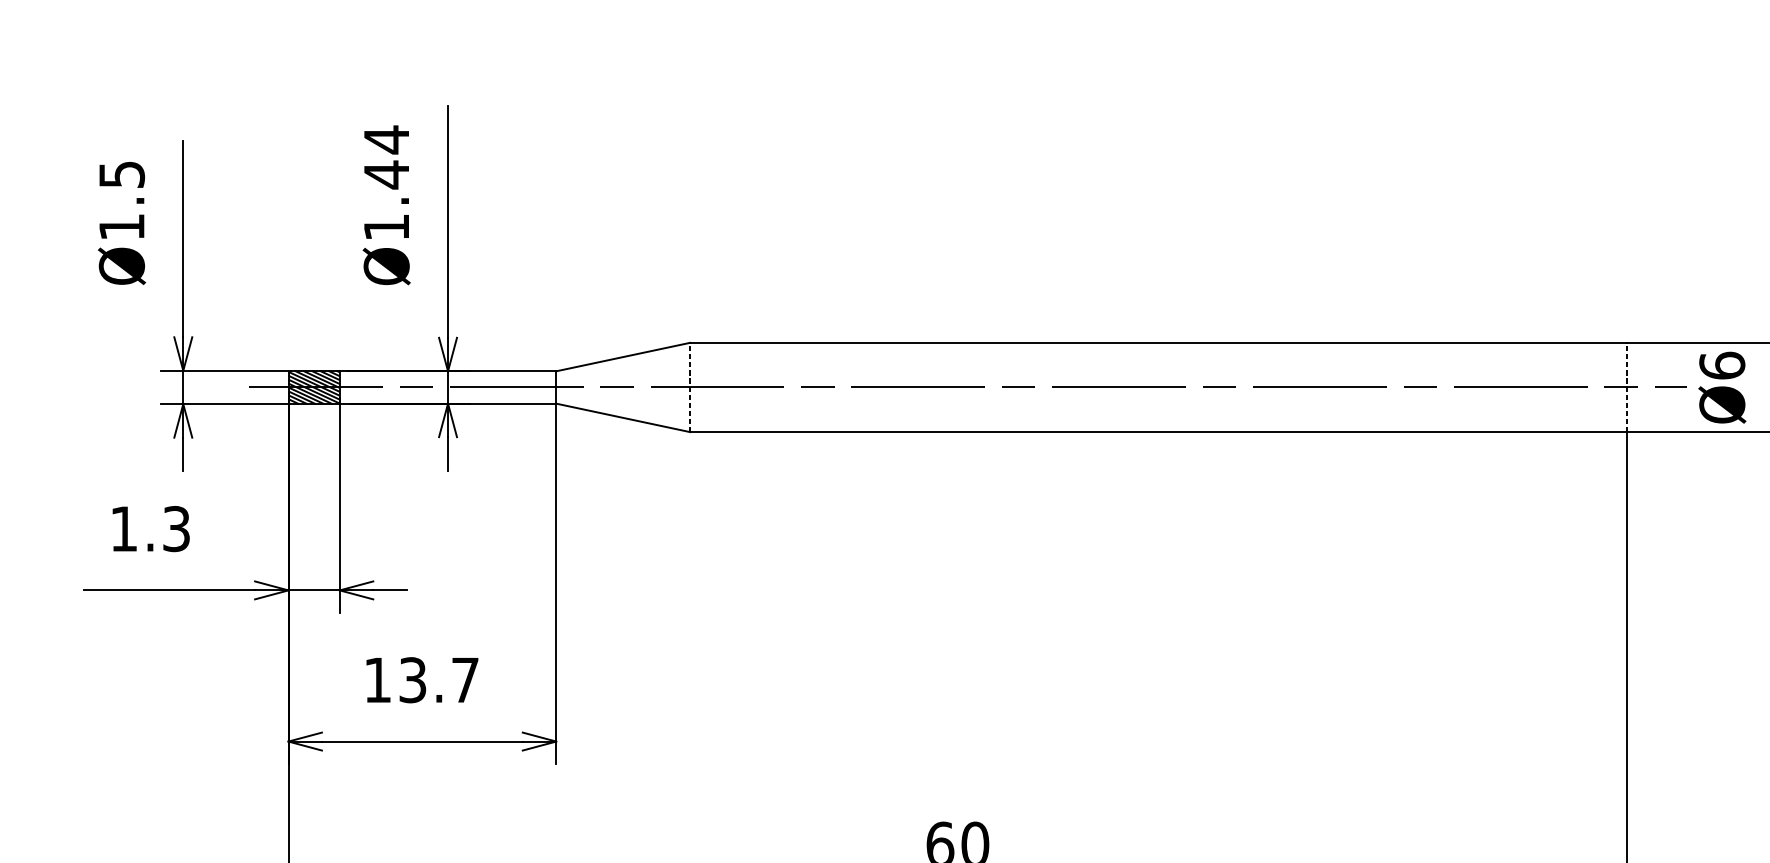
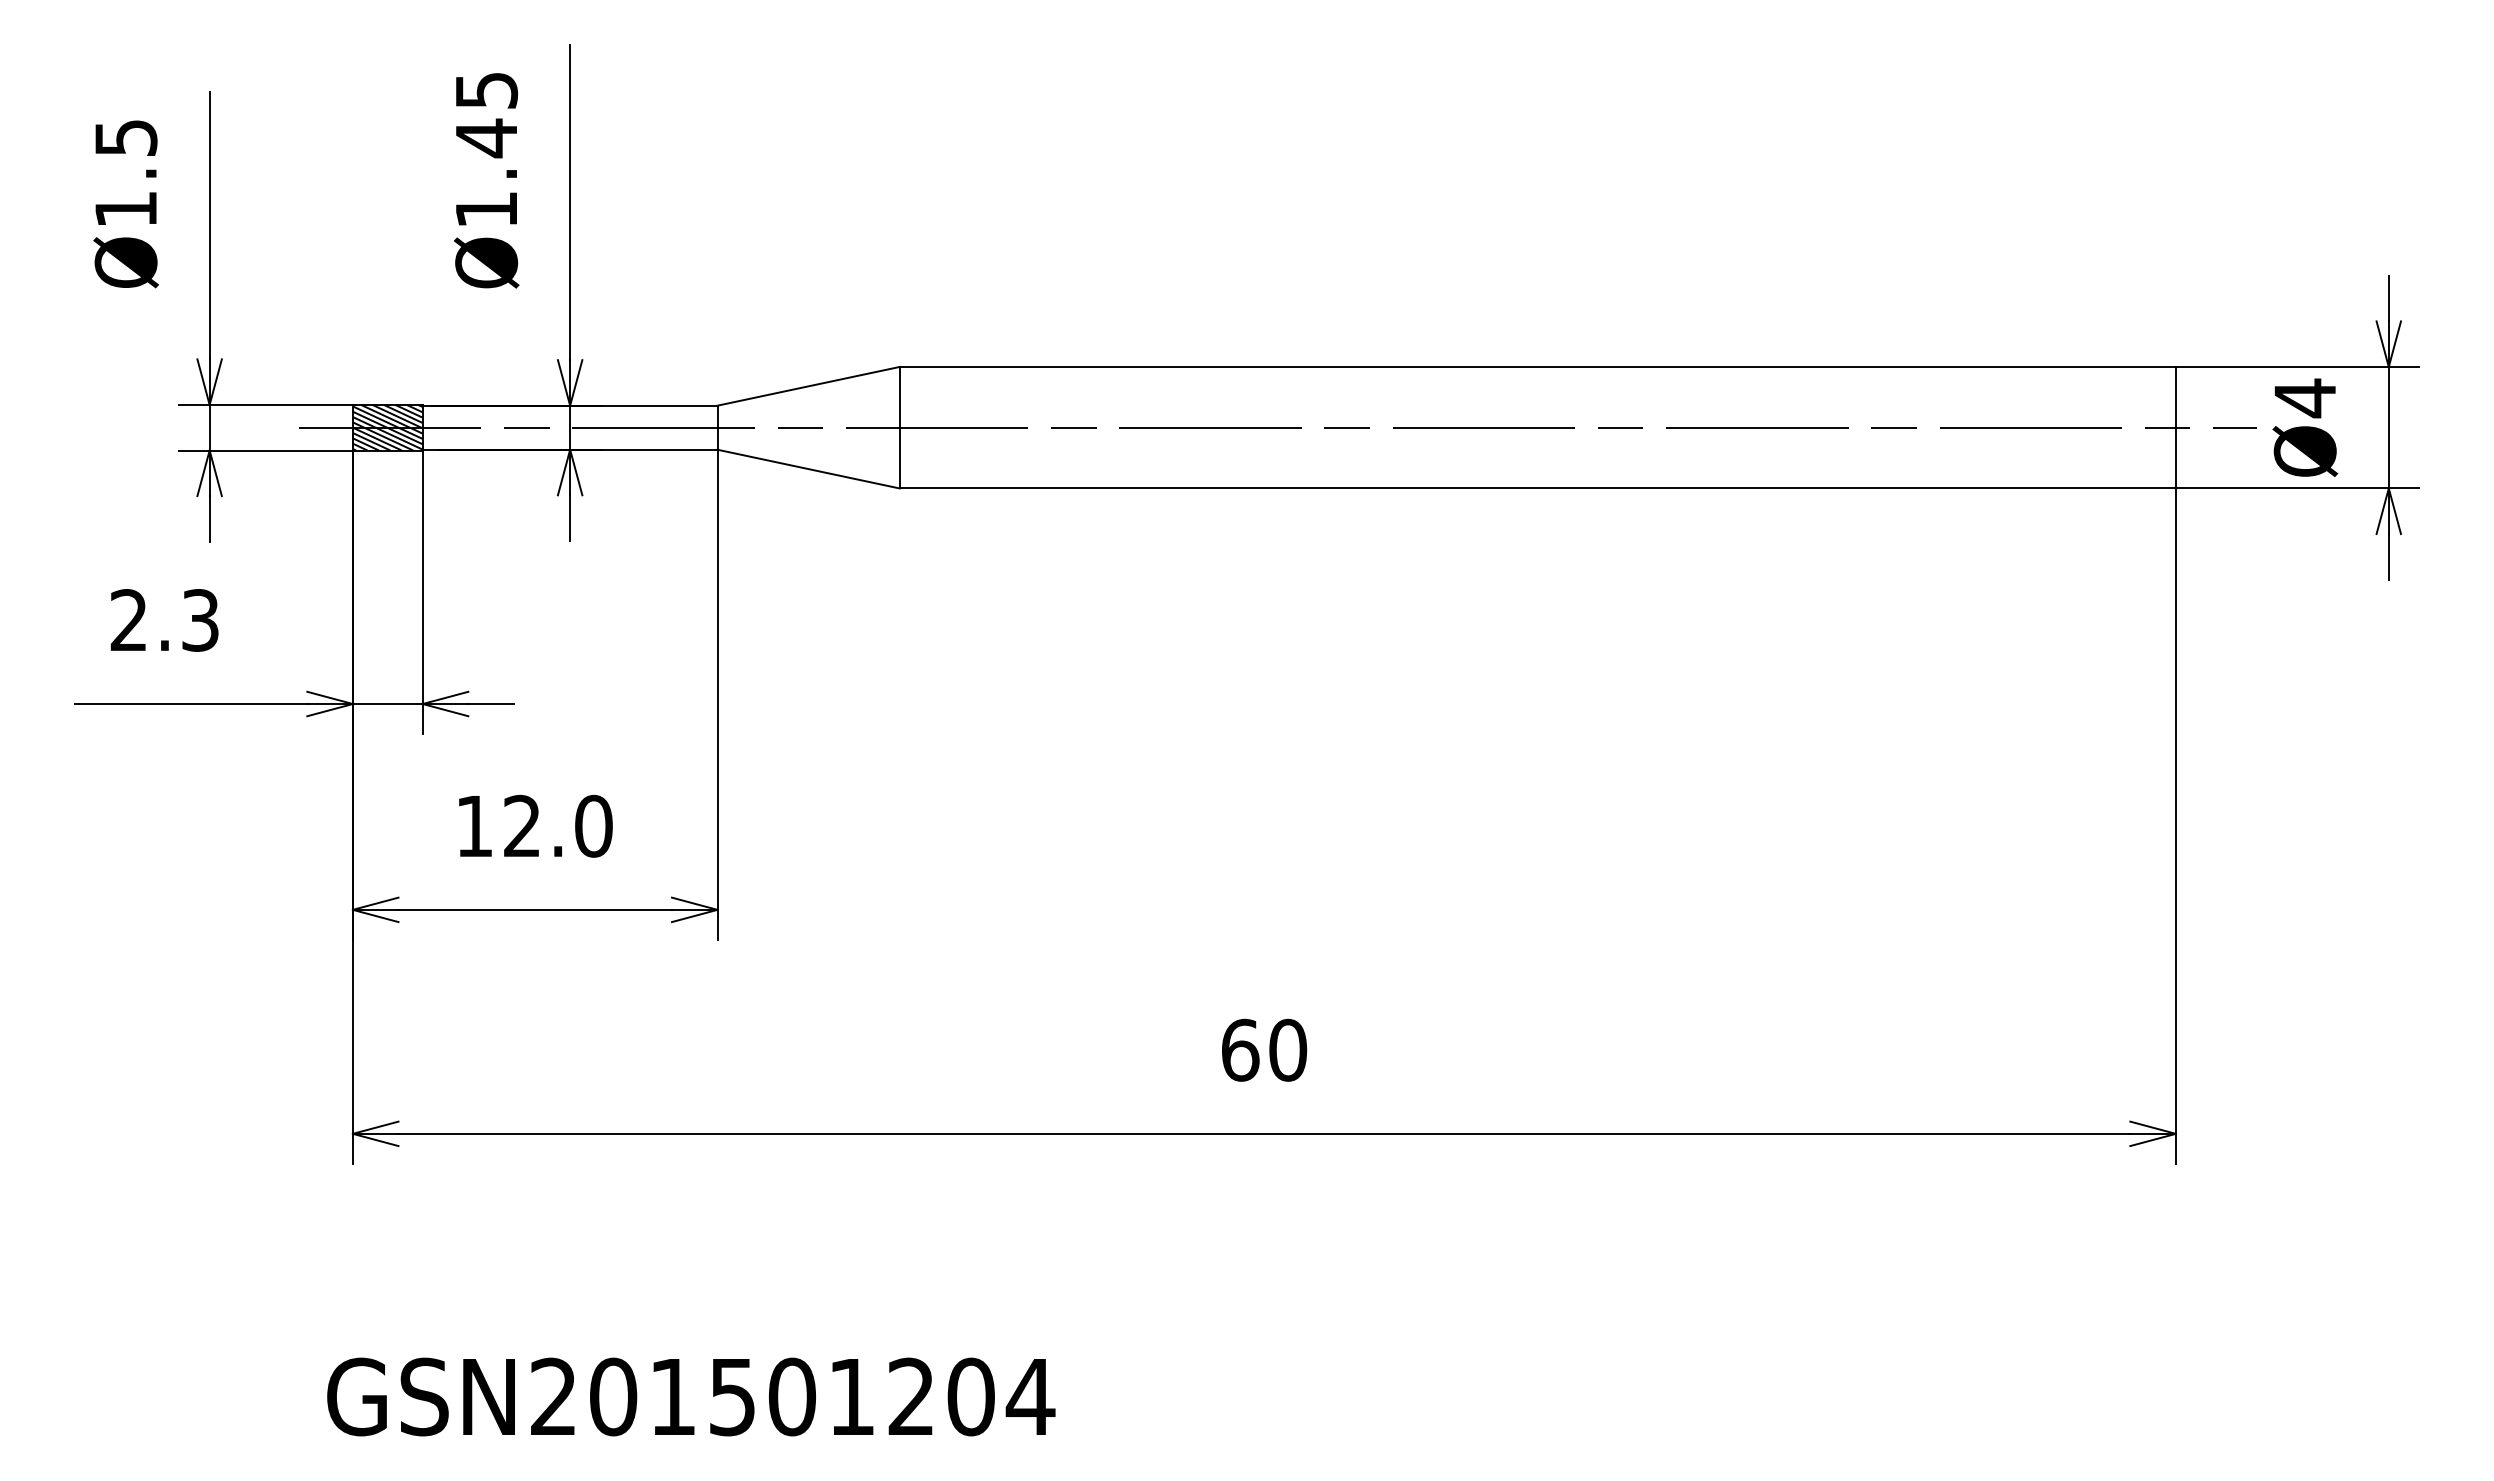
text: (387, 139) -> (487, 90), Ø1.44 -> Ø1.45
text: (1721, 366) -> (2304, 398), Ø6 -> Ø4
line: (689, 387) -> (899, 427), dashed -> solid
line: (1627, 387) -> (2175, 427), dashed -> solid
text: (123, 528) -> (128, 619), 1.3 -> 2.3
text: (439, 679) -> (558, 825), 13.7 -> 12.0

